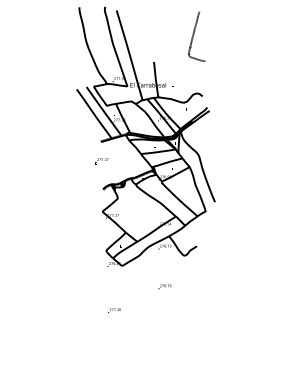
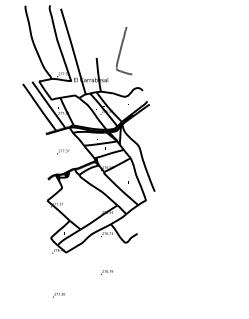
curve: (194, 35) -> (121, 49), moved
text: (101, 161) -> (62, 152), moved

